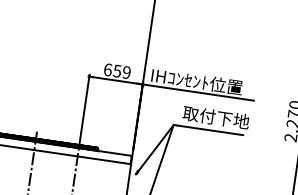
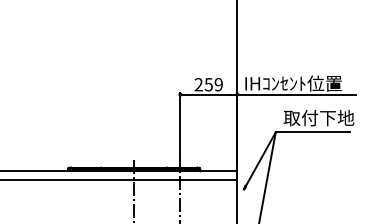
text: (107, 69) -> (198, 84), 659 -> 259

